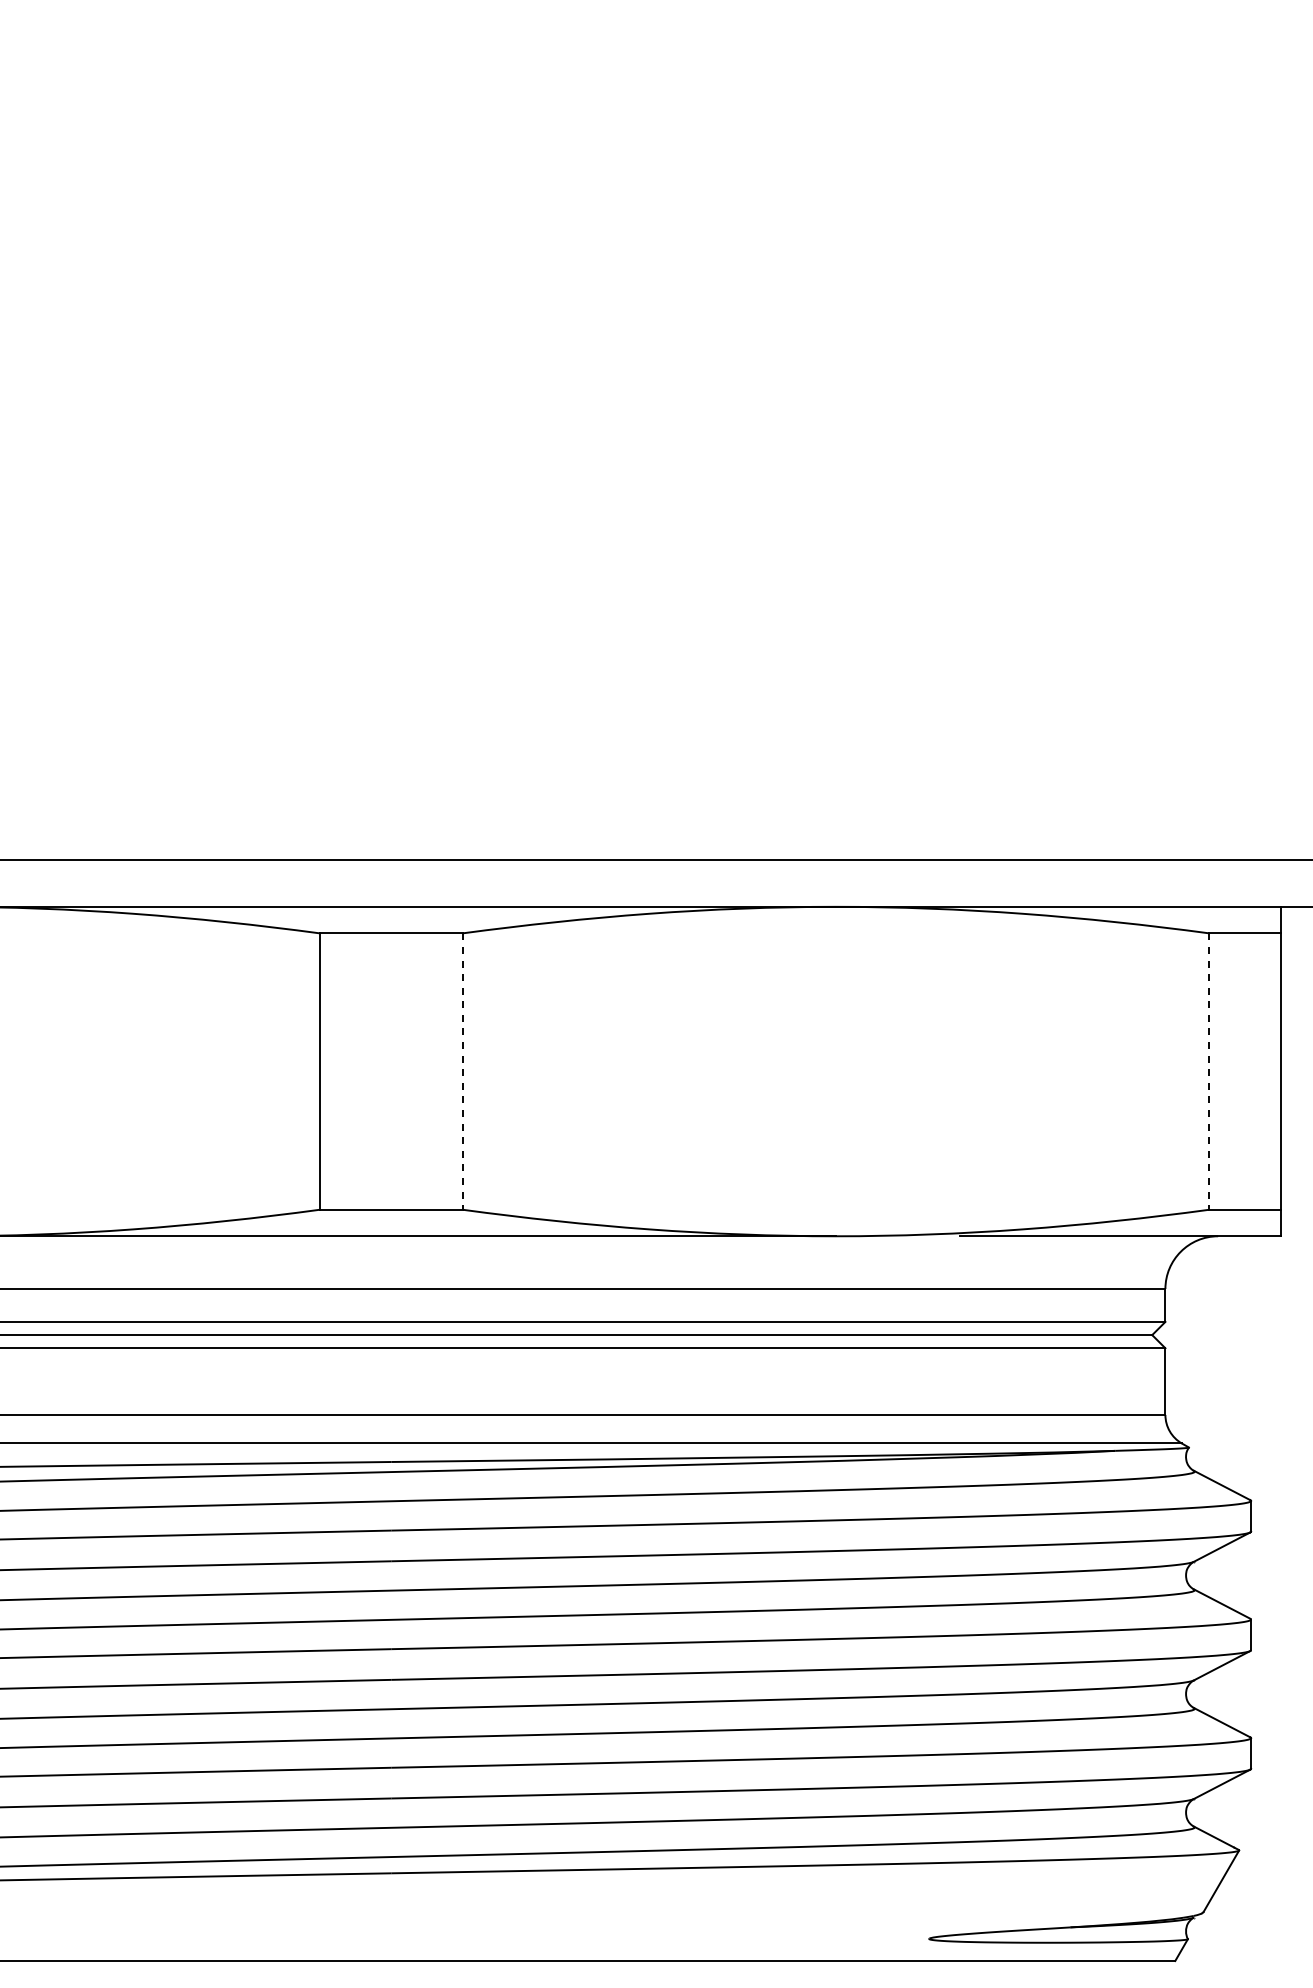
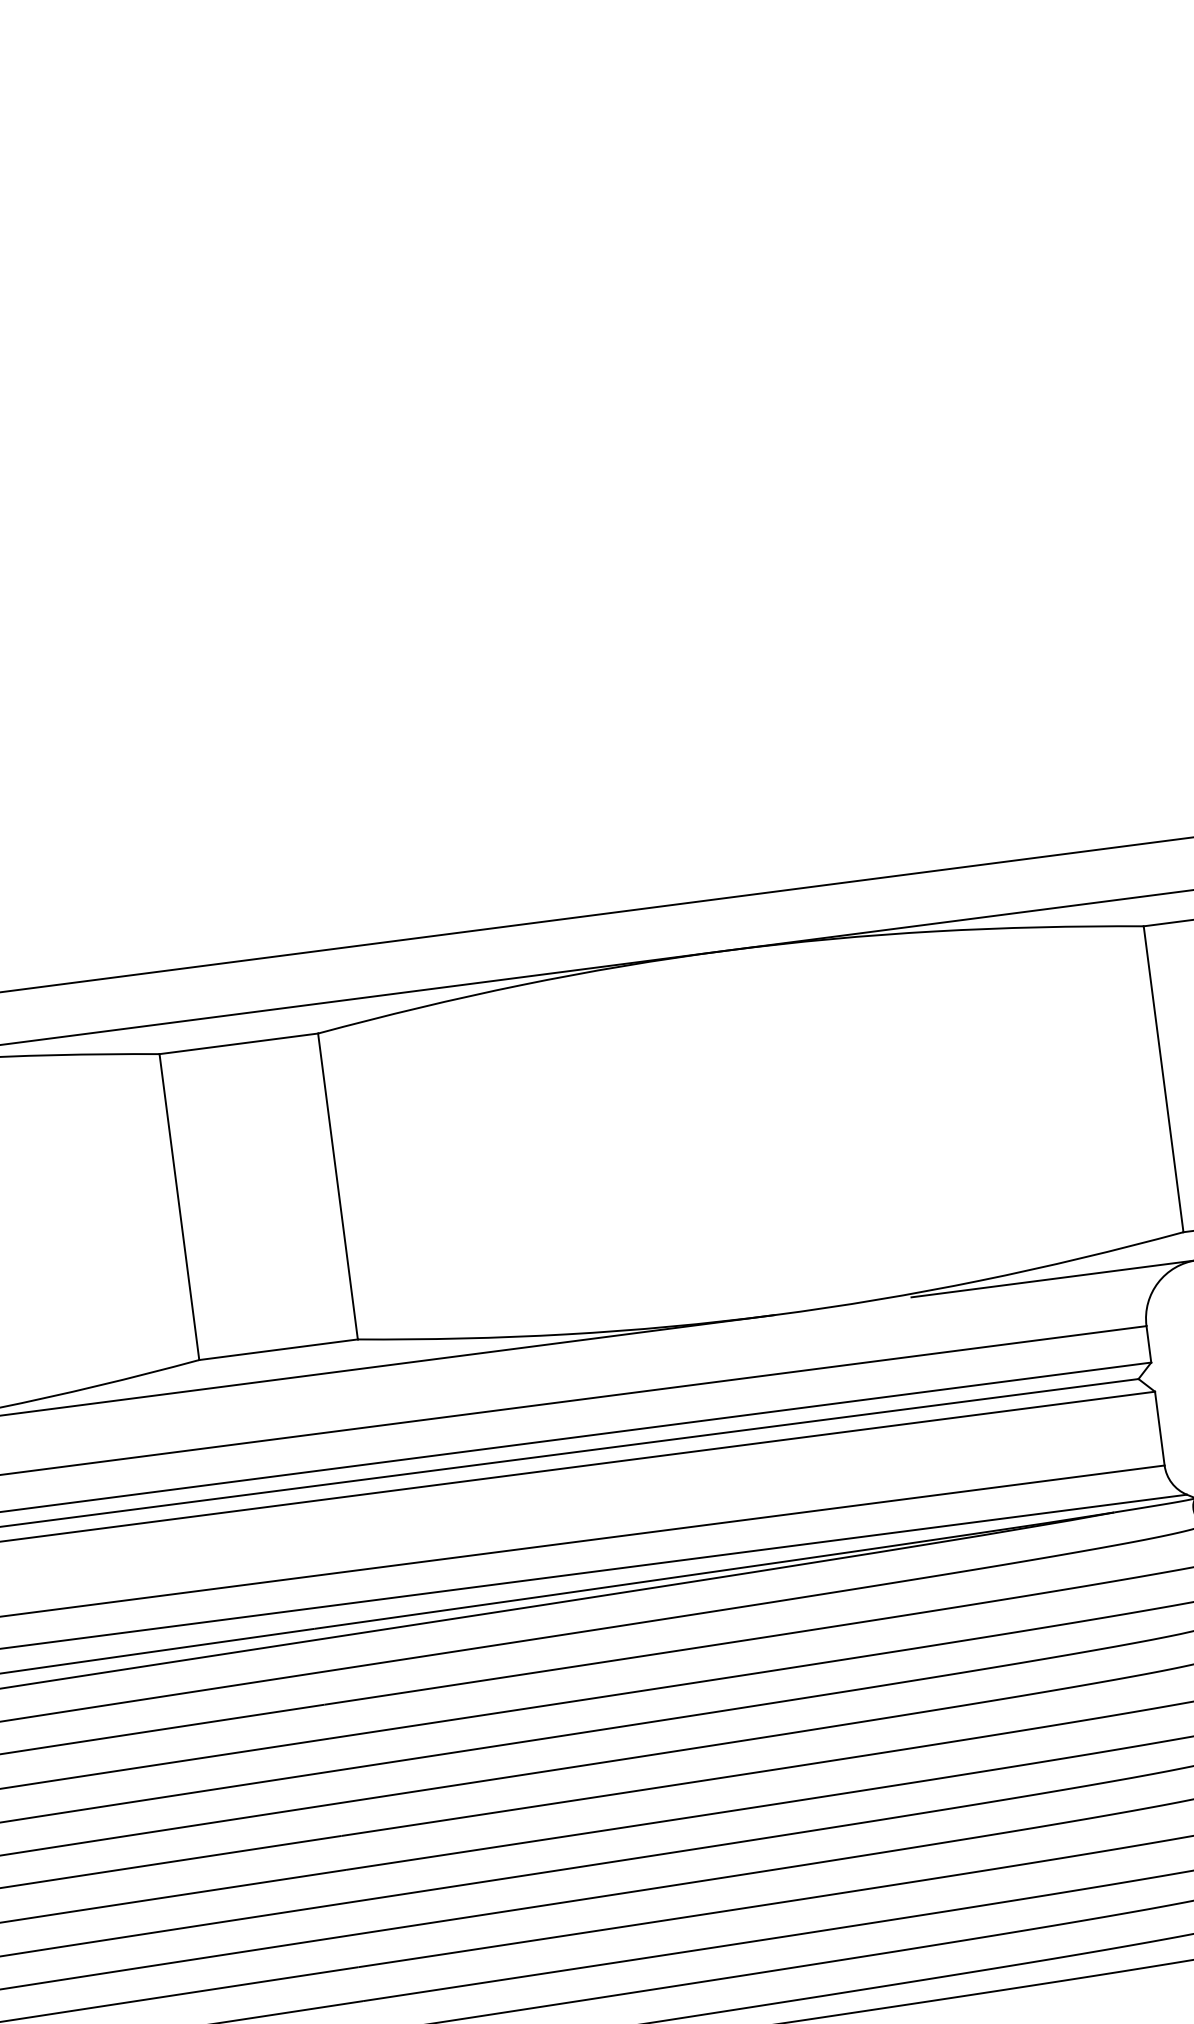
line: (462, 1072) -> (337, 1187), dashed -> solid
line: (1209, 1072) -> (1164, 1080), dashed -> solid

